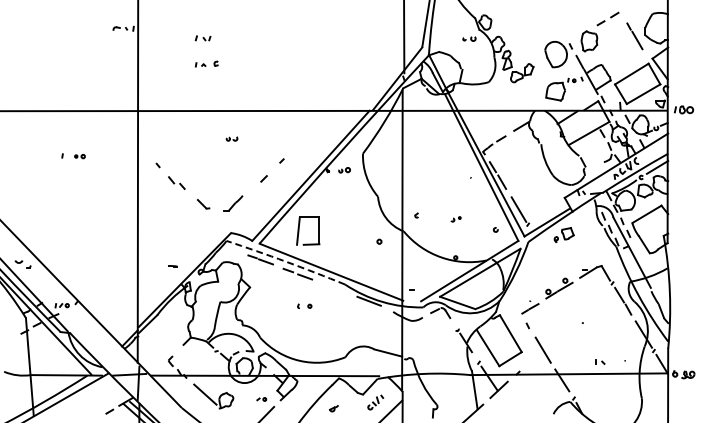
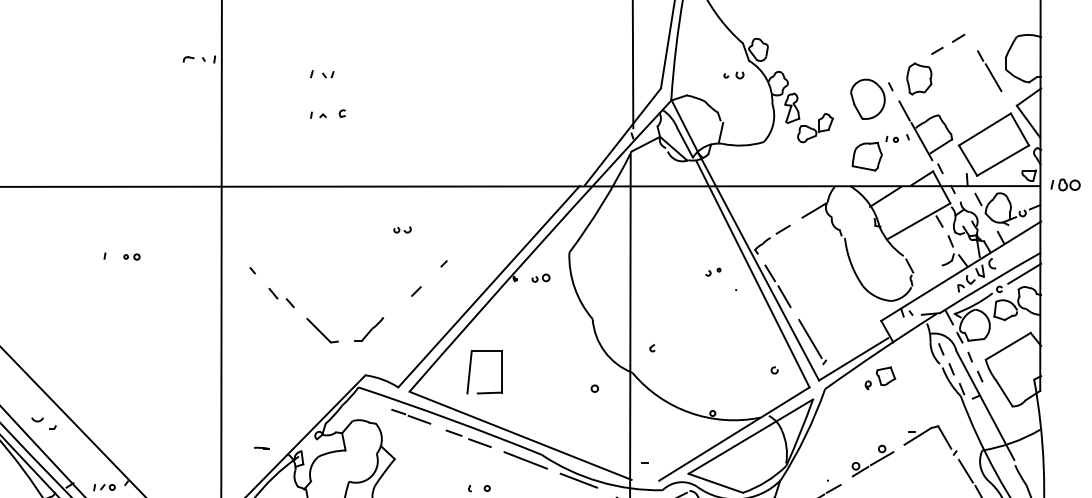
part: (231, 138) -> (401, 229), moved
part: (203, 203) -> (322, 329), size x1.67
part: (455, 219) -> (712, 272), moved
arc: (286, 261) -> (451, 419), dashed -> solid
part: (172, 266) -> (261, 448), moved
line: (334, 287) -> (525, 459), added

